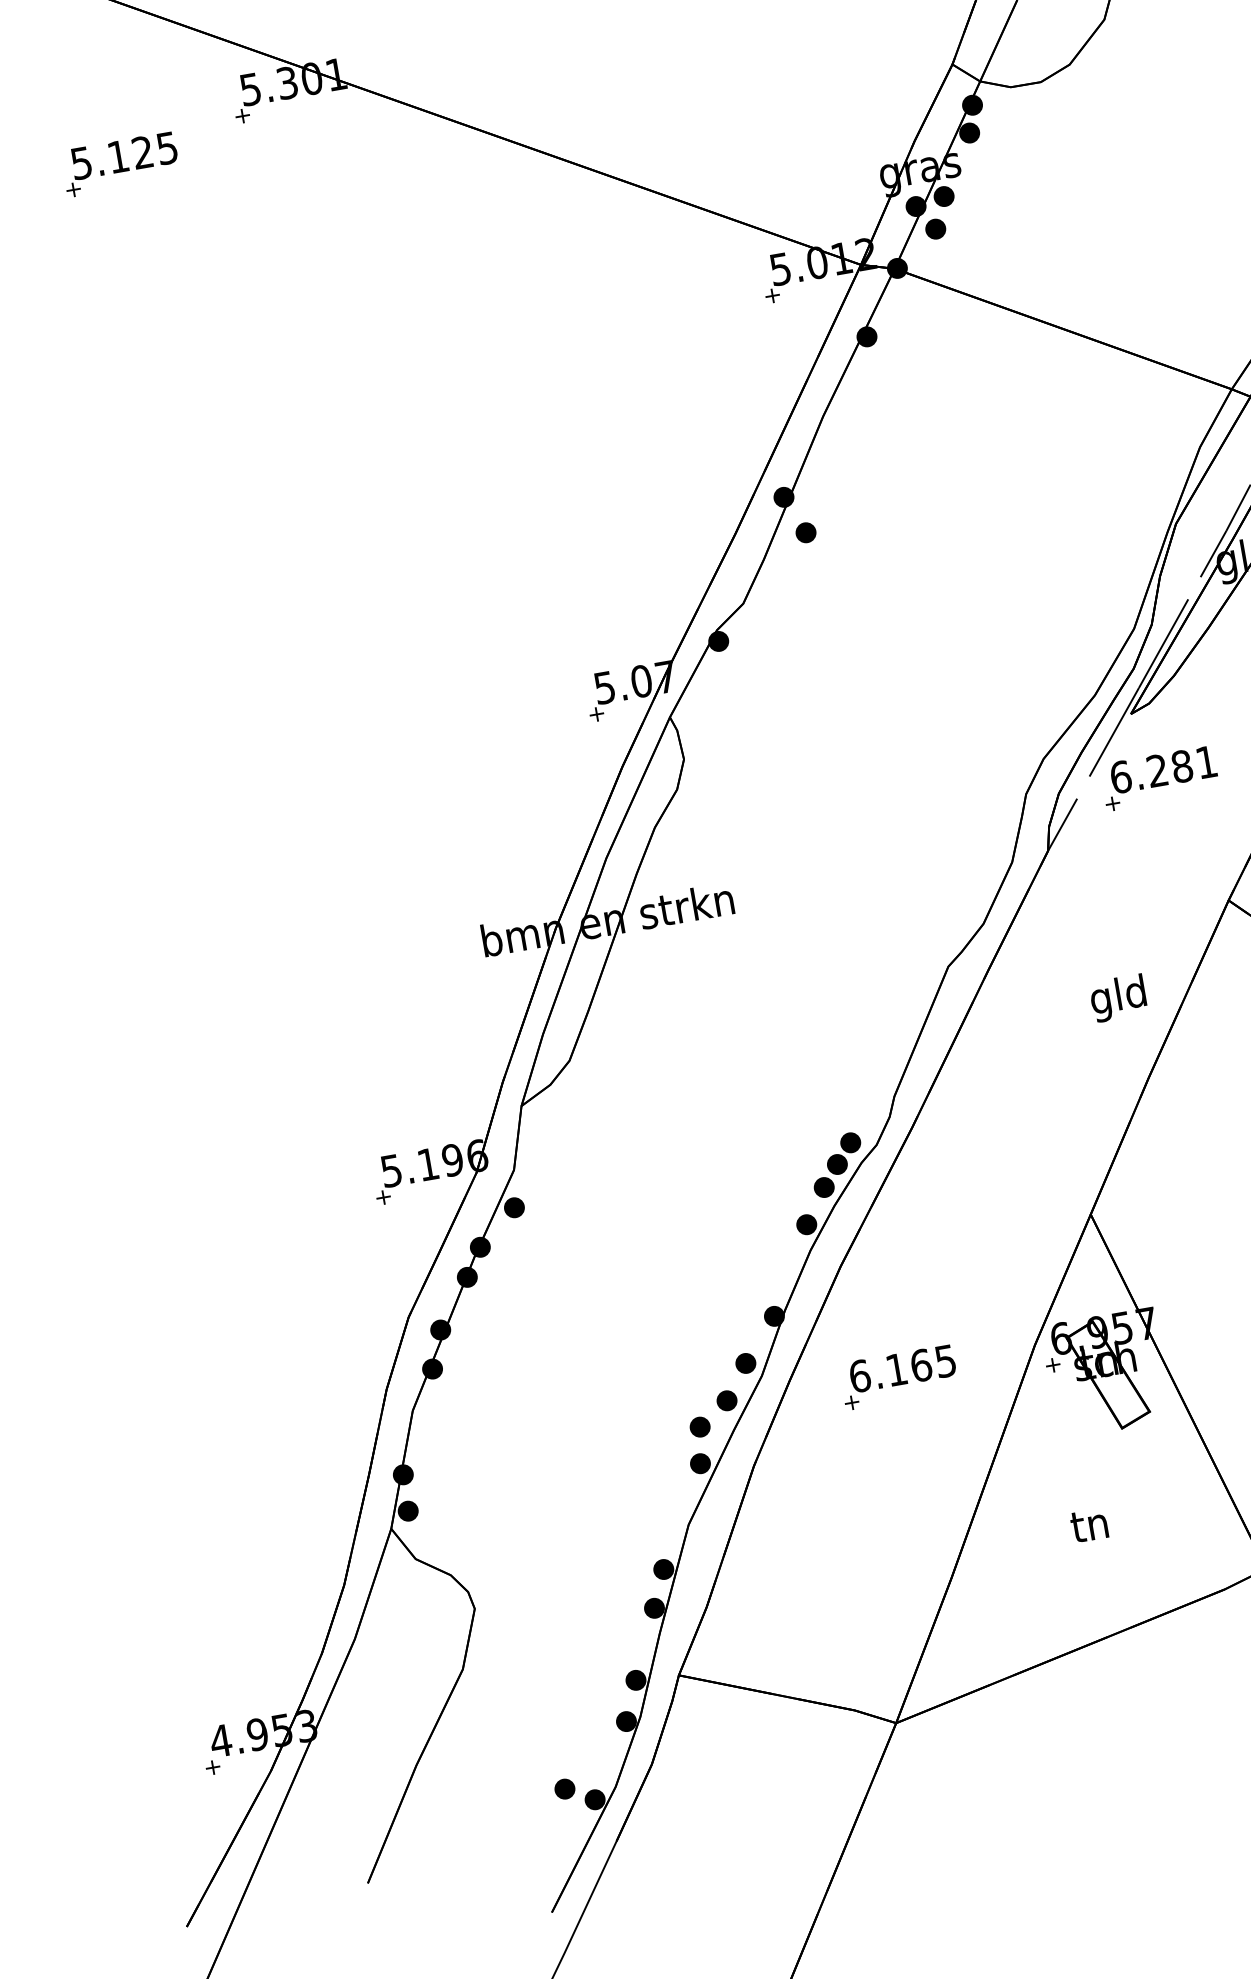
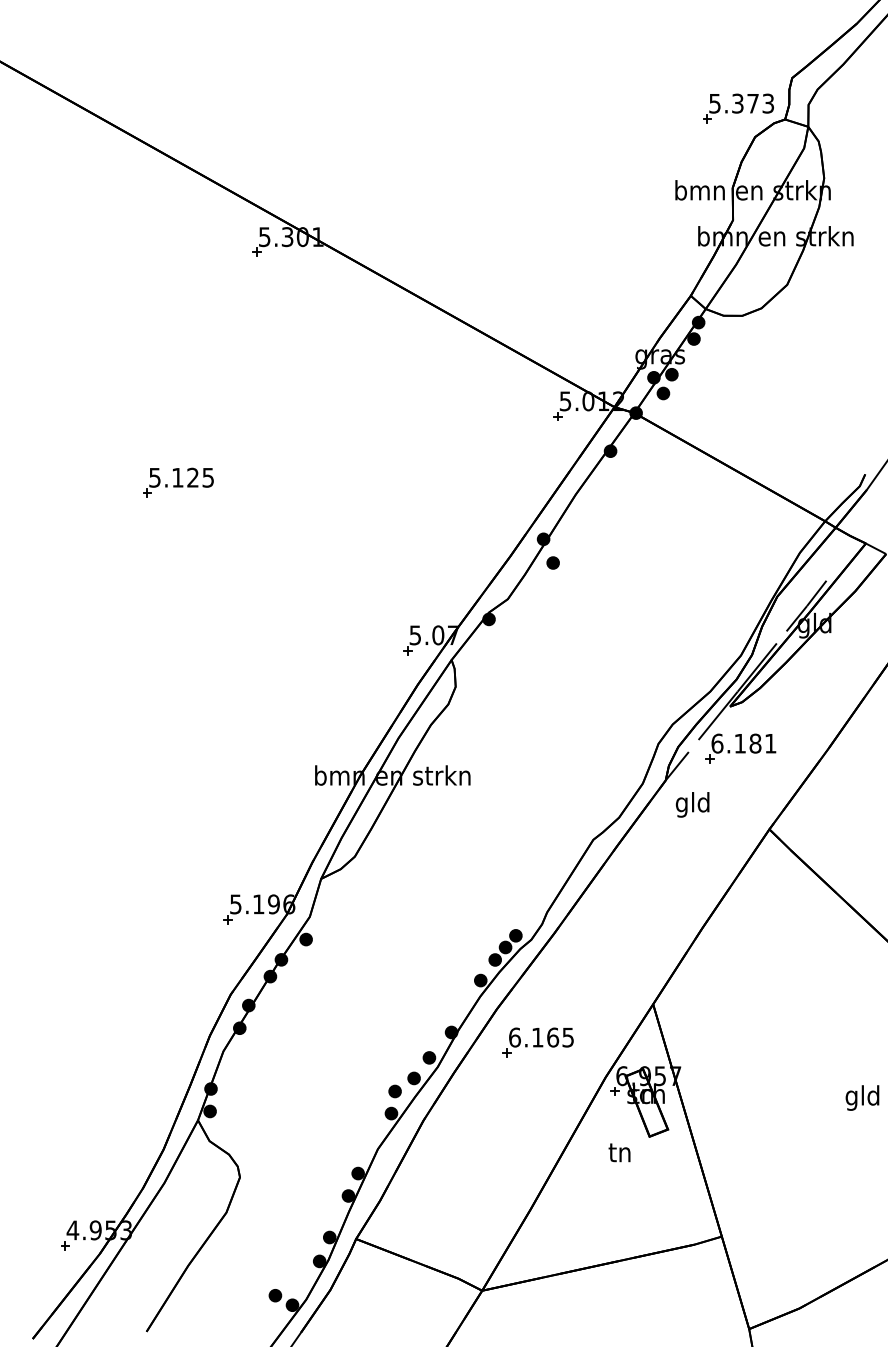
part: (120, 164) -> (178, 482), moved
text: (1156, 770) -> (739, 743), 6.281 -> 6.181
text: (1118, 997) -> (692, 804), moved
part: (897, 1377) -> (537, 1042), moved
text: (1089, 1524) -> (619, 1152), moved

